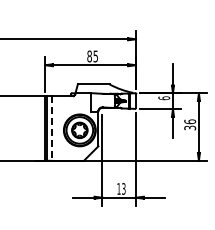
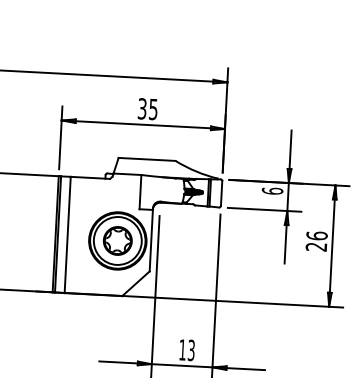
text: (89, 56) -> (142, 108), 85 -> 35
text: (190, 127) -> (317, 246), 36 -> 26
line: (51, 129) -> (66, 236), dashed -> solid

